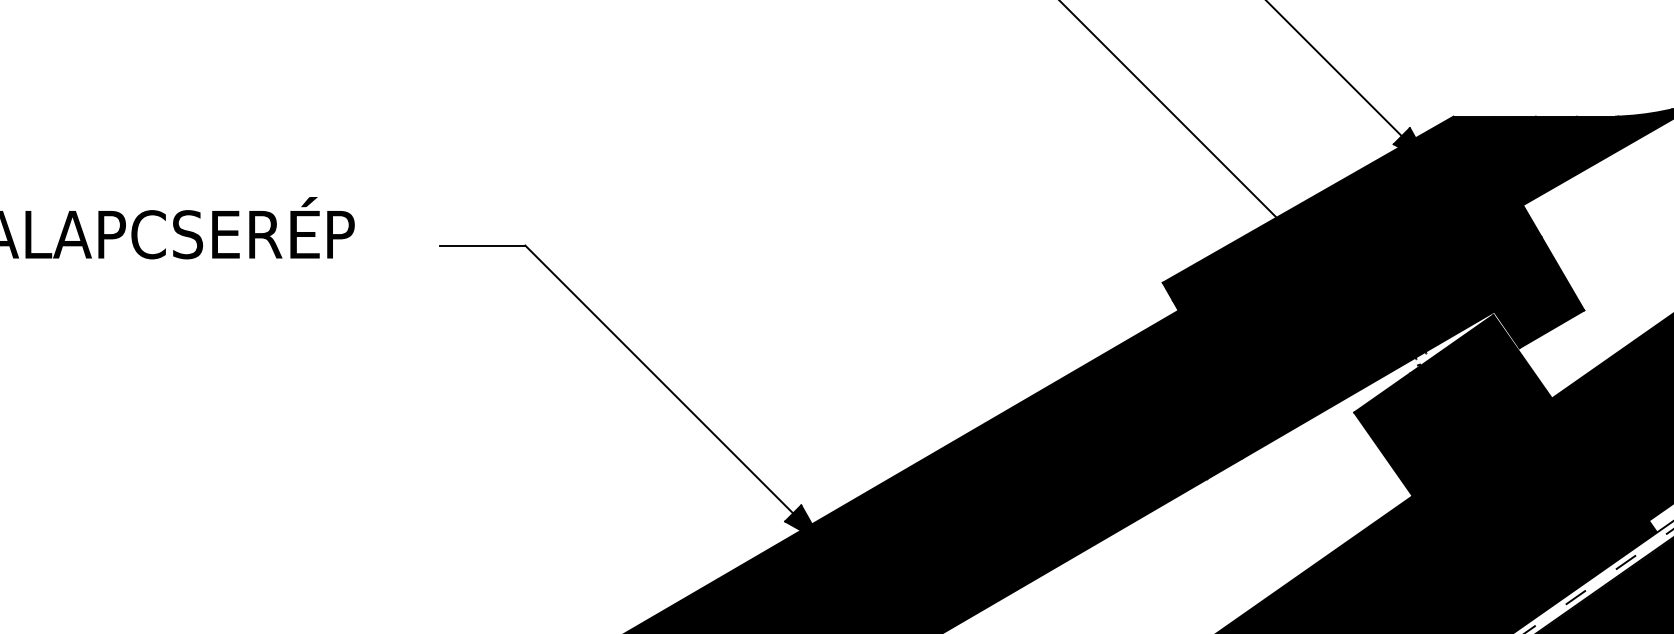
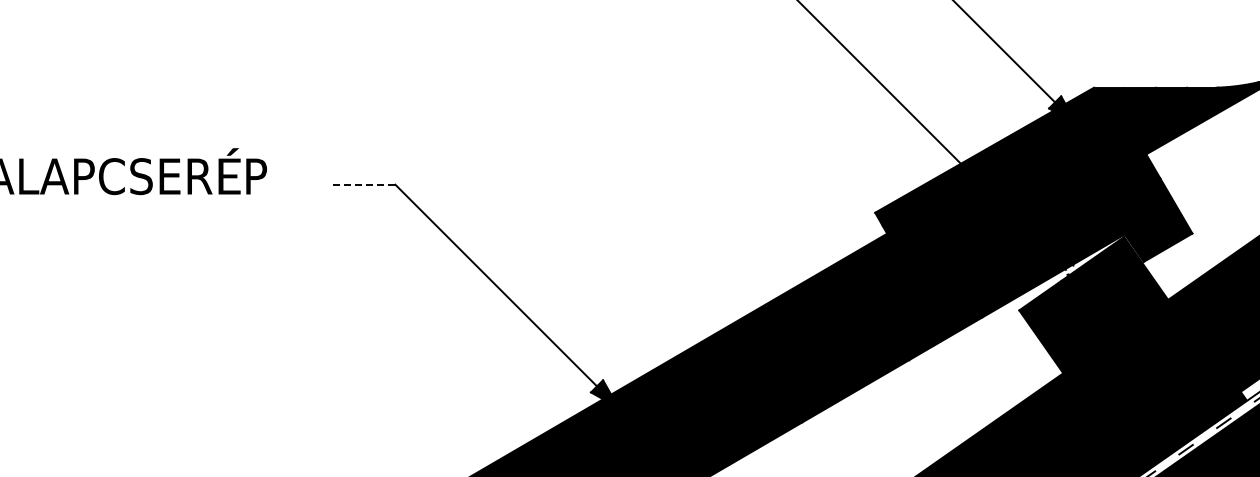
line: (482, 245) -> (363, 184), solid -> dashed

